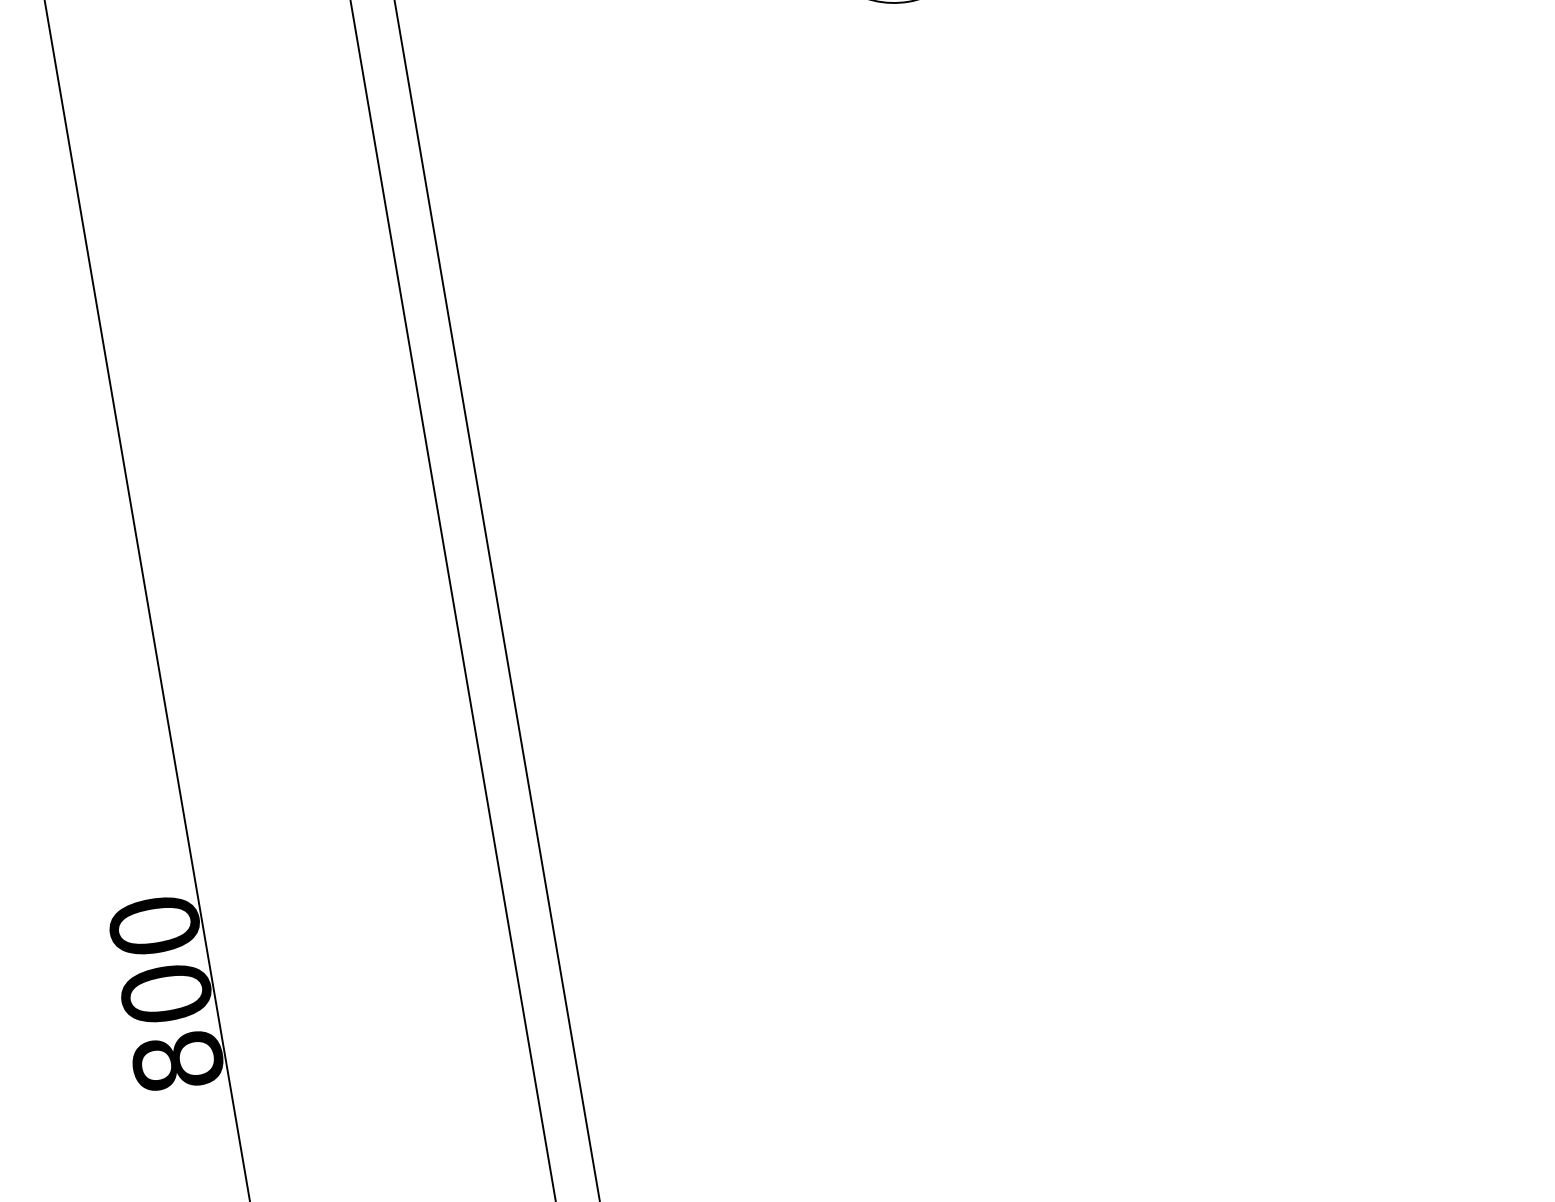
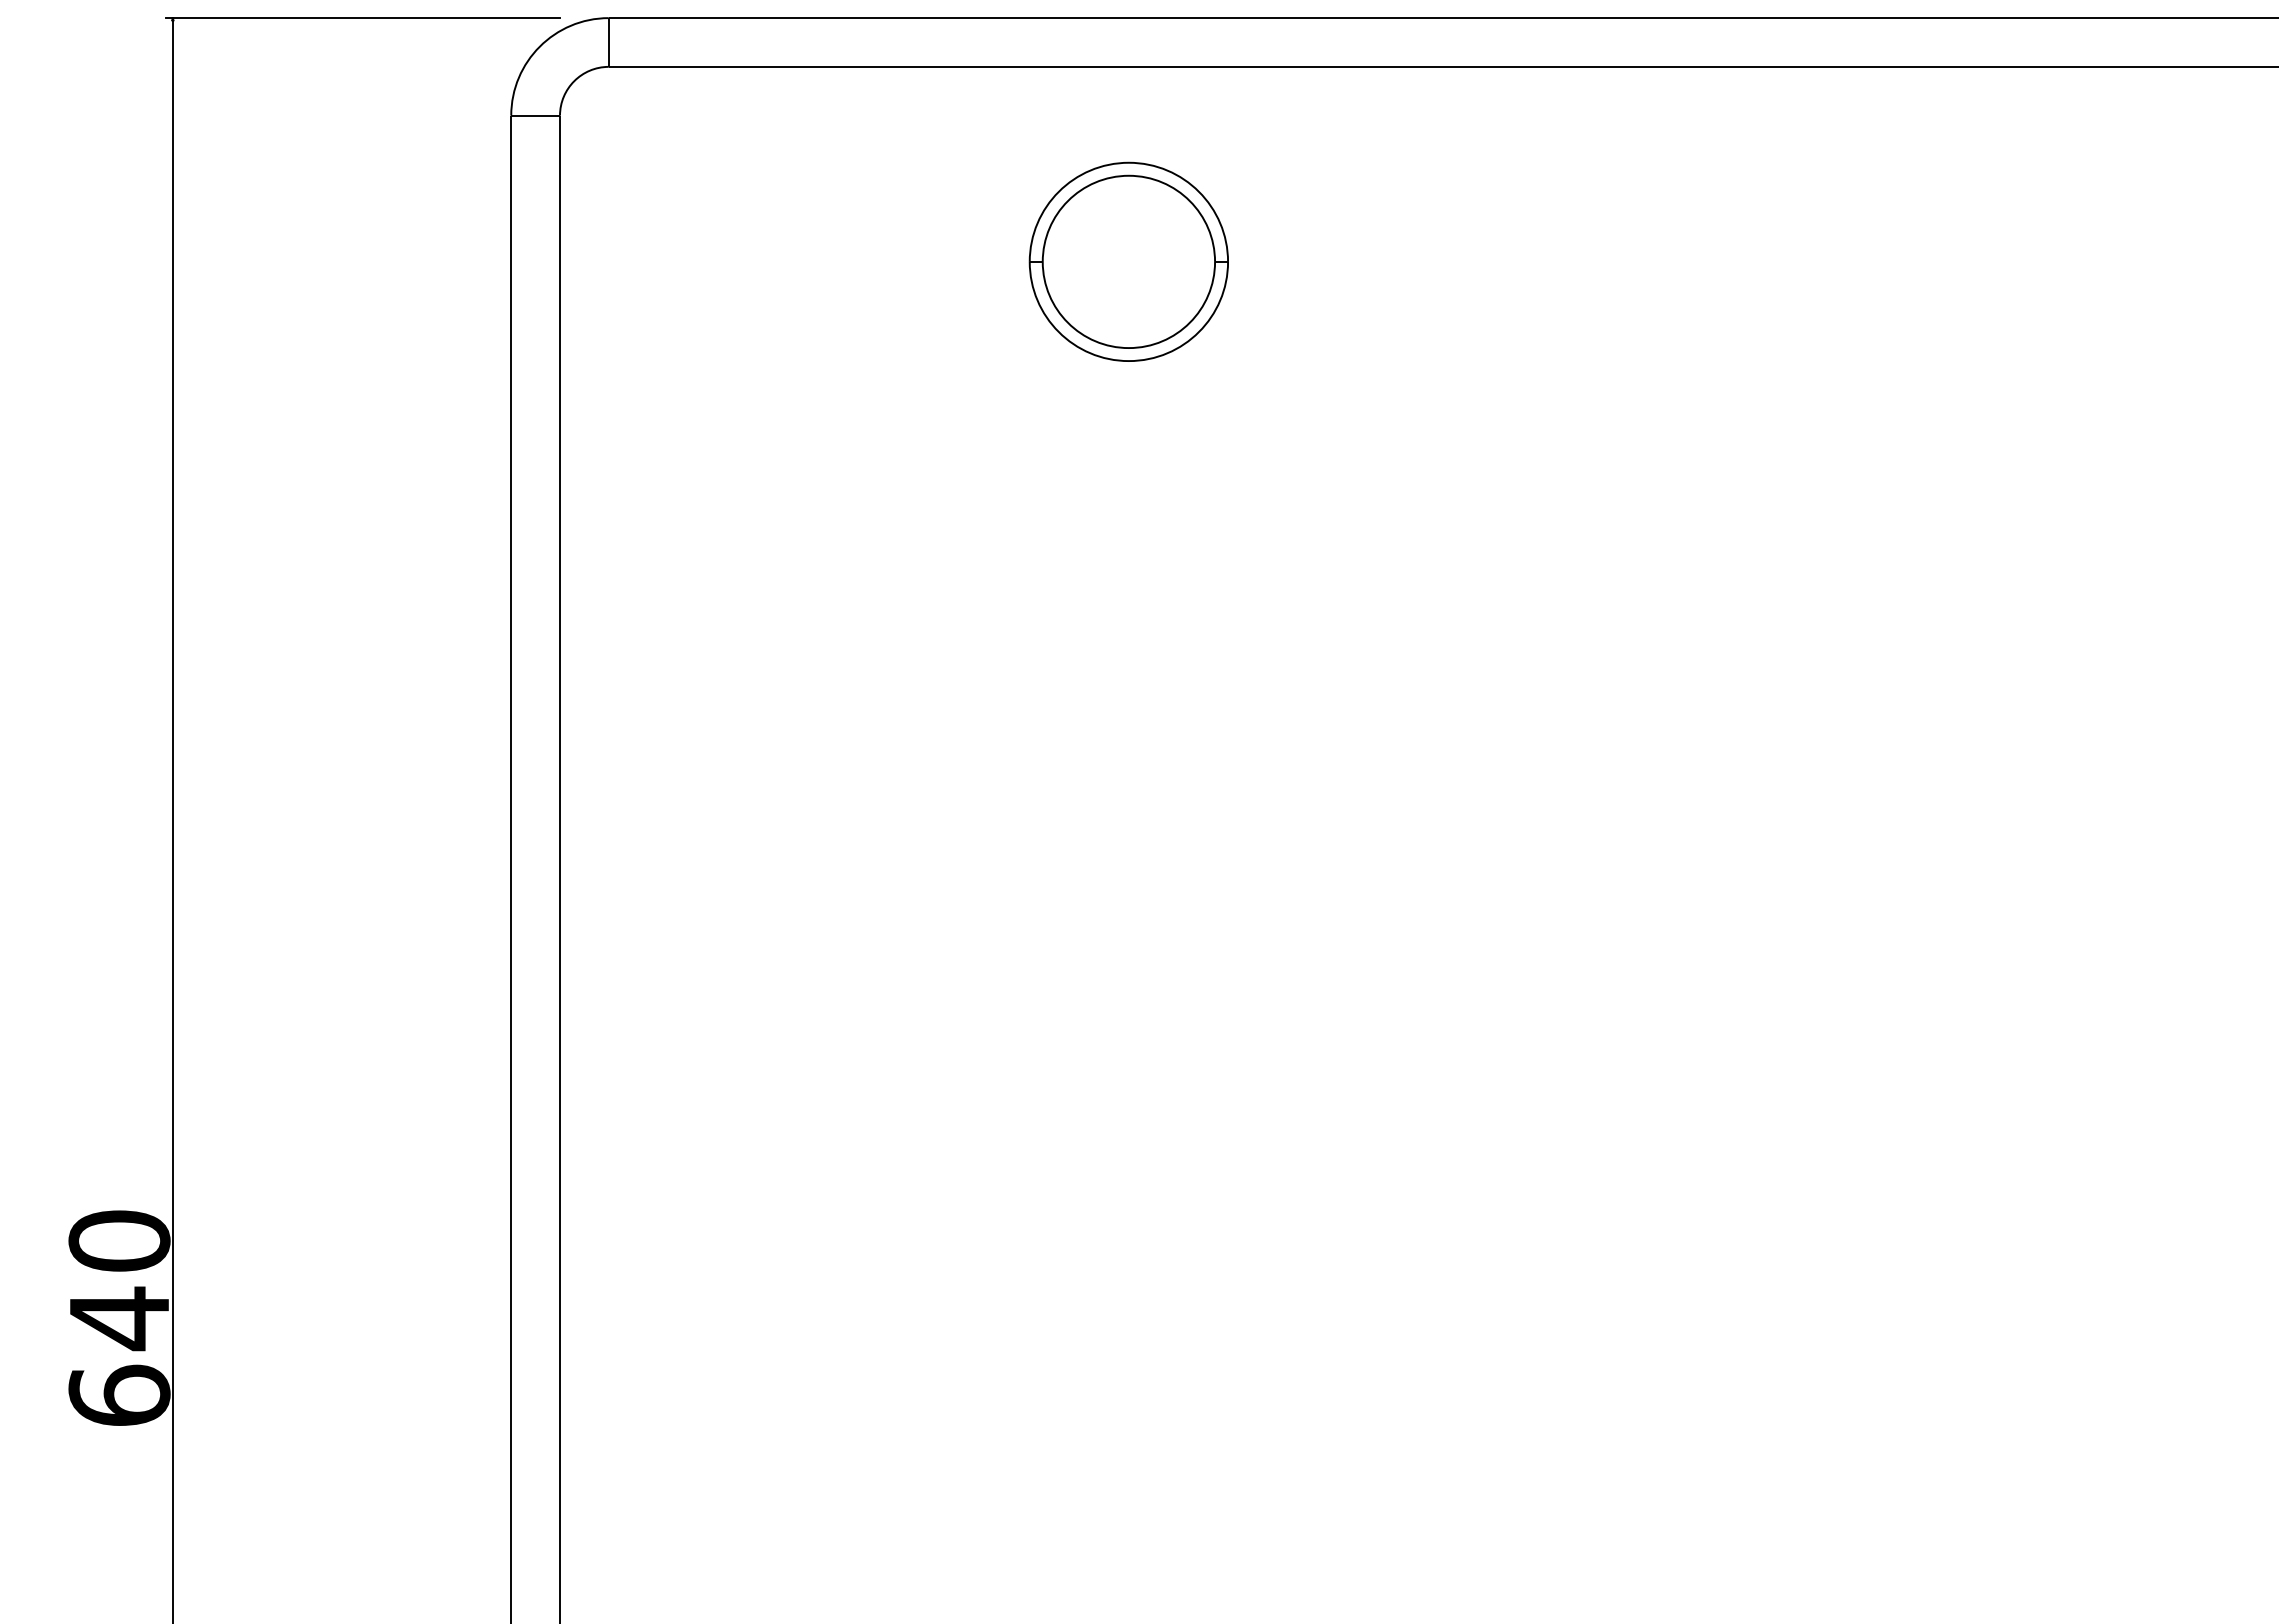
text: (172, 1027) -> (119, 1356), 800 -> 640

